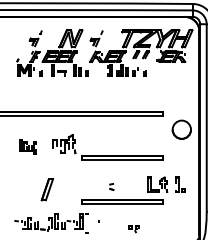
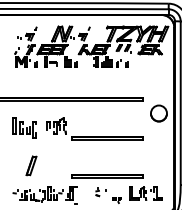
part: (27, 145) -> (24, 127), size x1.67
part: (166, 184) -> (145, 193), moved
part: (114, 185) -> (100, 192), moved
part: (47, 189) -> (31, 165), moved

